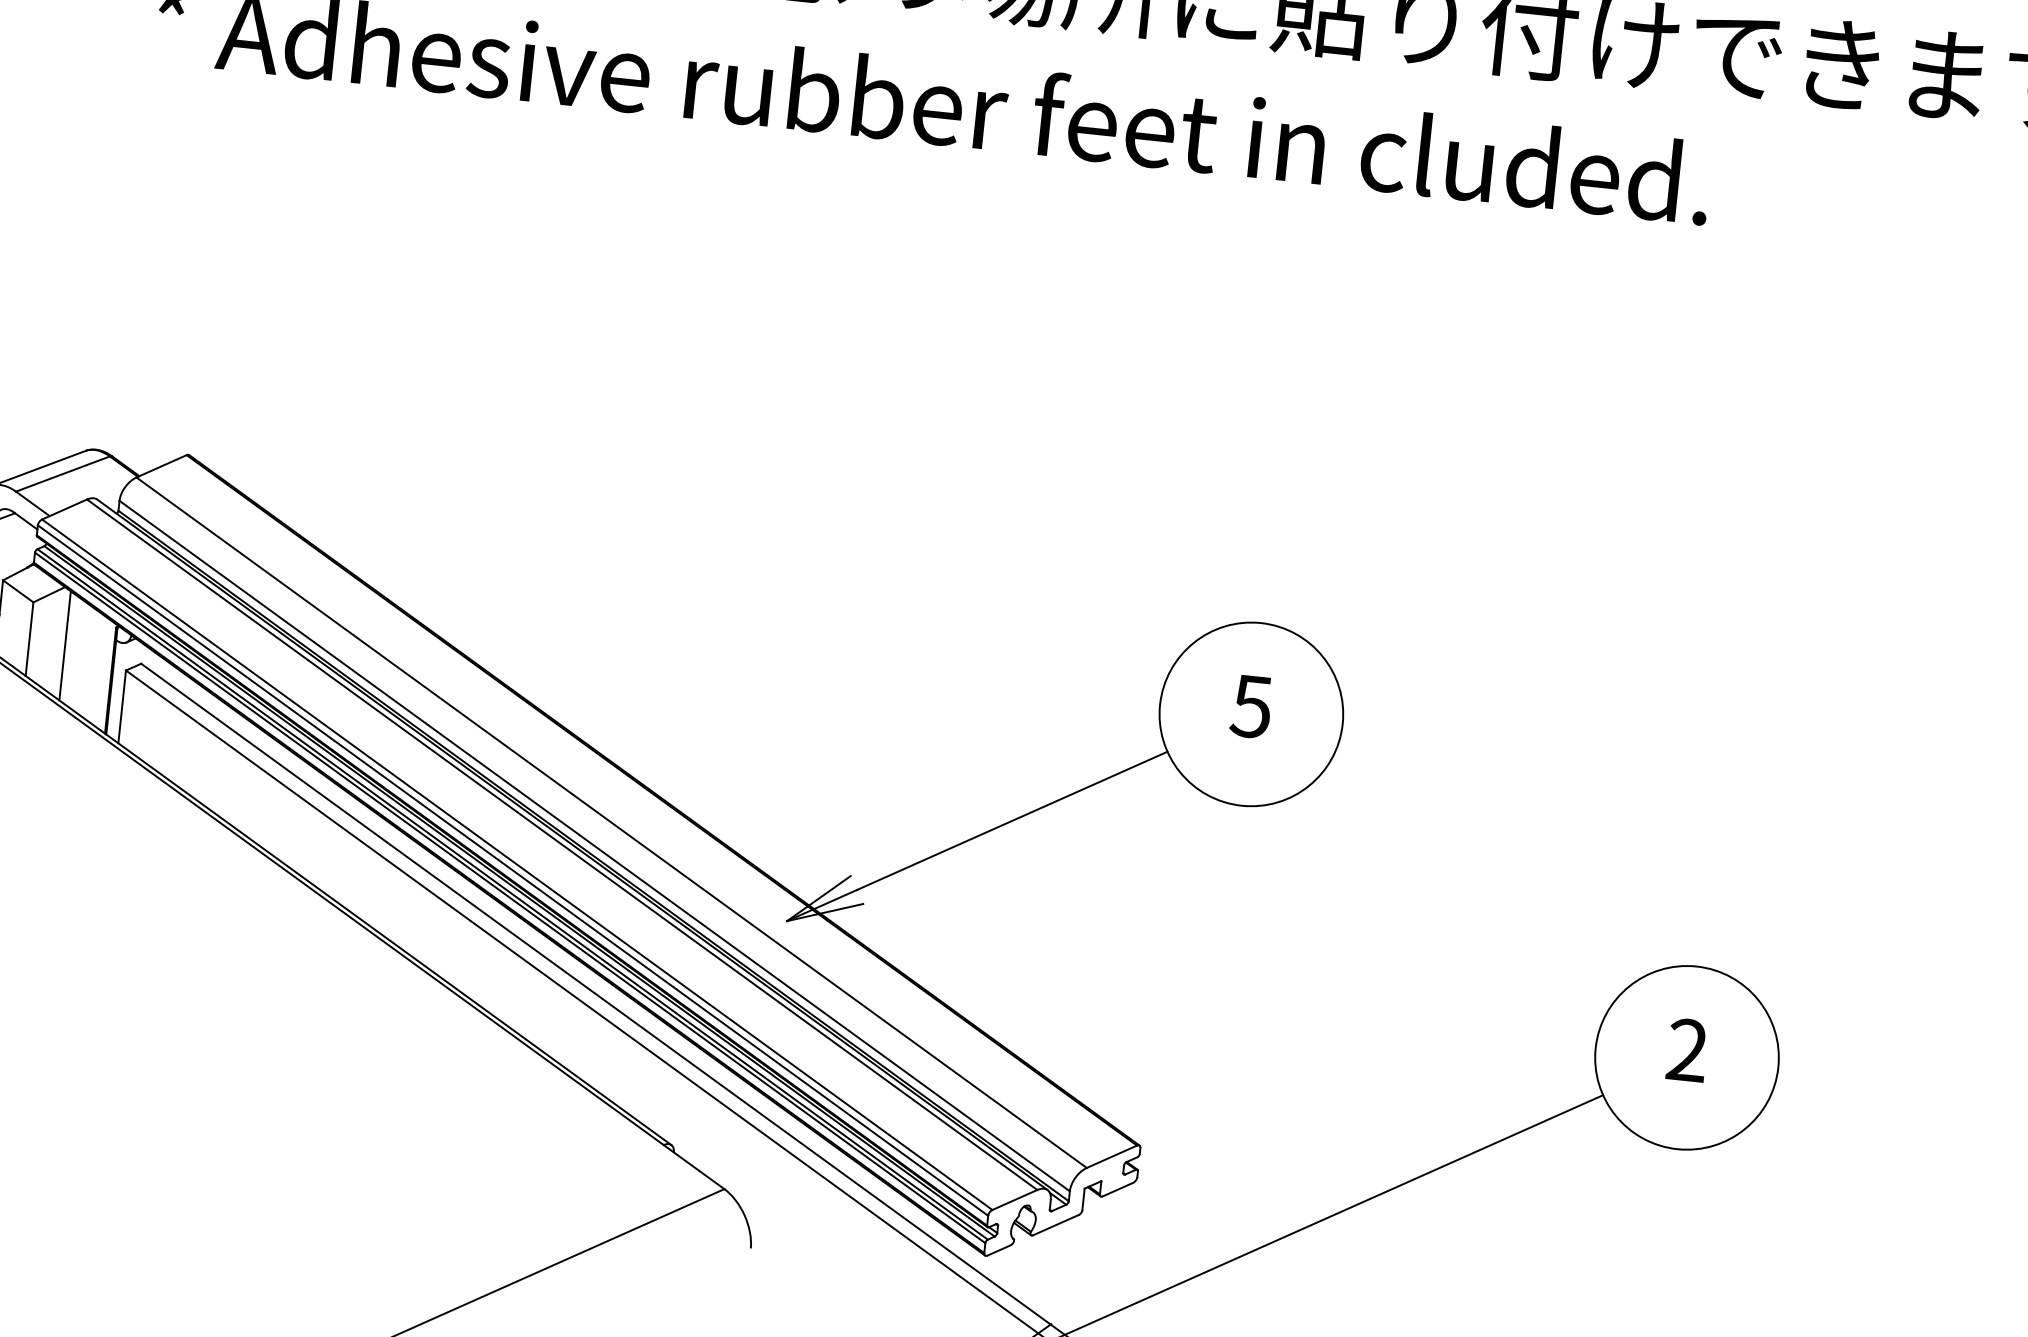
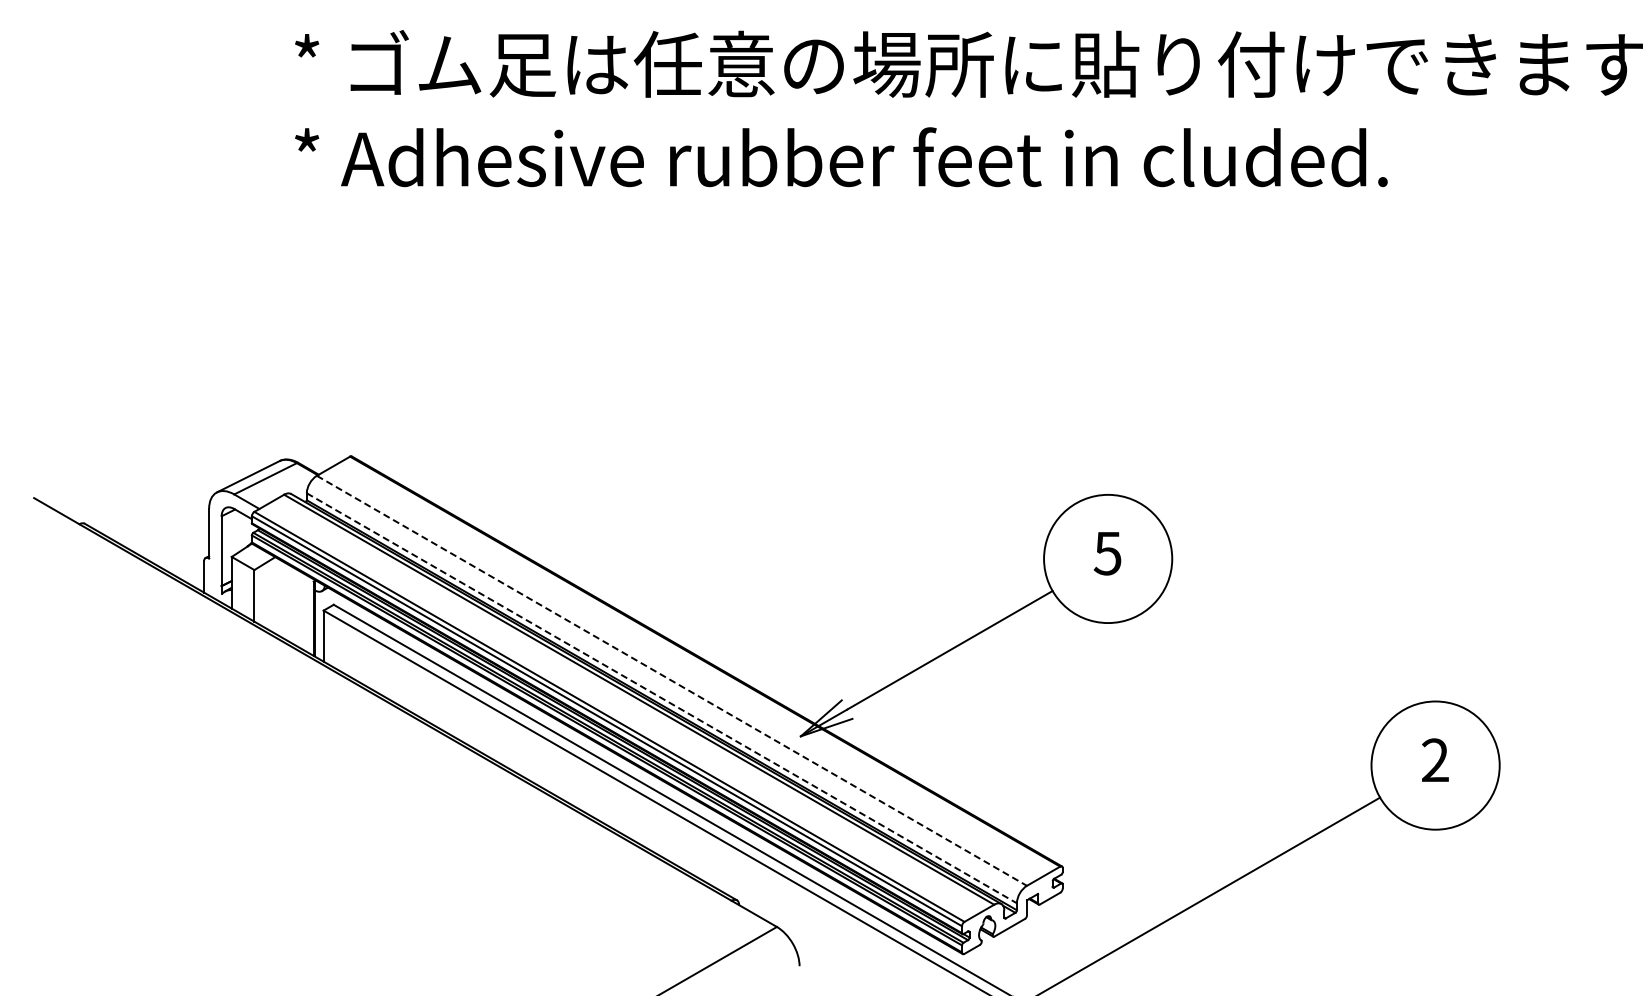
line: (65, 645) -> (279, 597), removed
line: (611, 822) -> (671, 680), solid -> dashed
line: (594, 846) -> (661, 698), solid -> dashed

